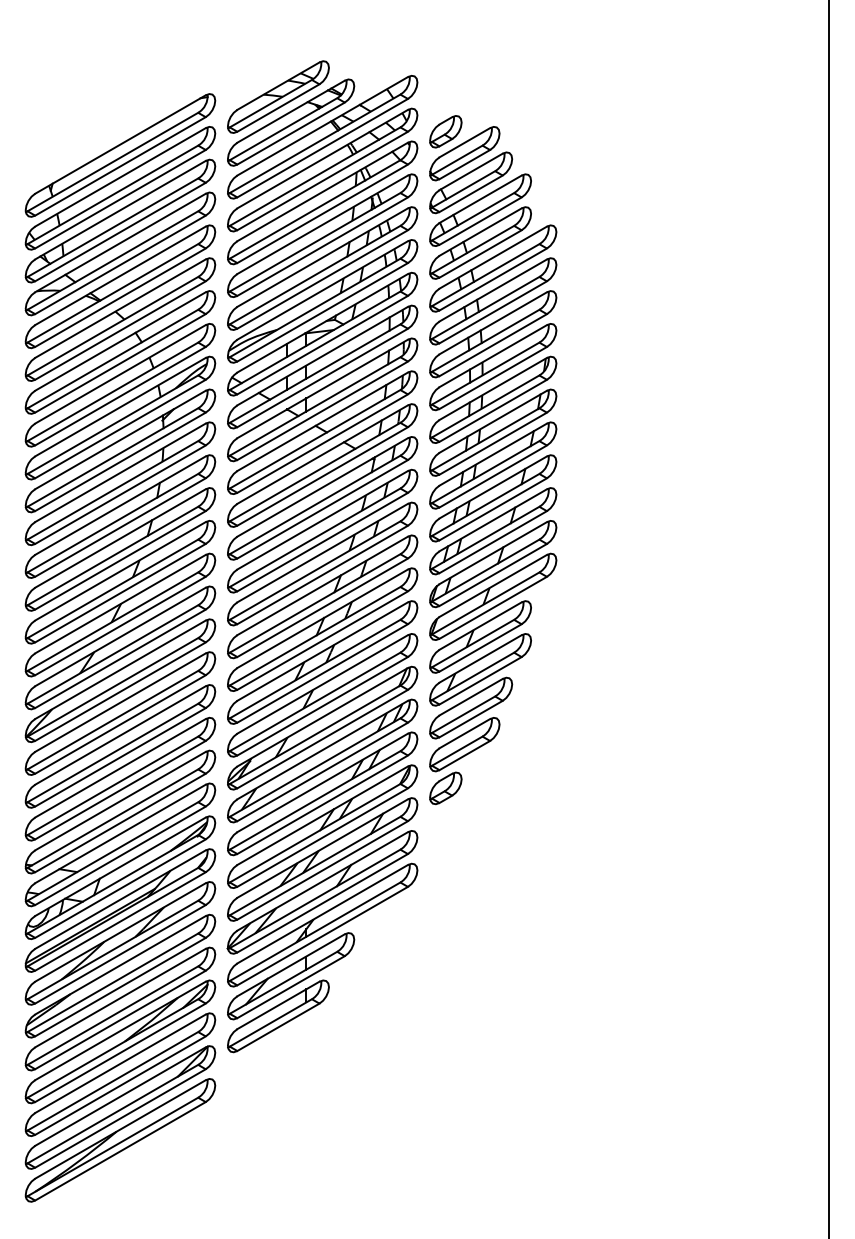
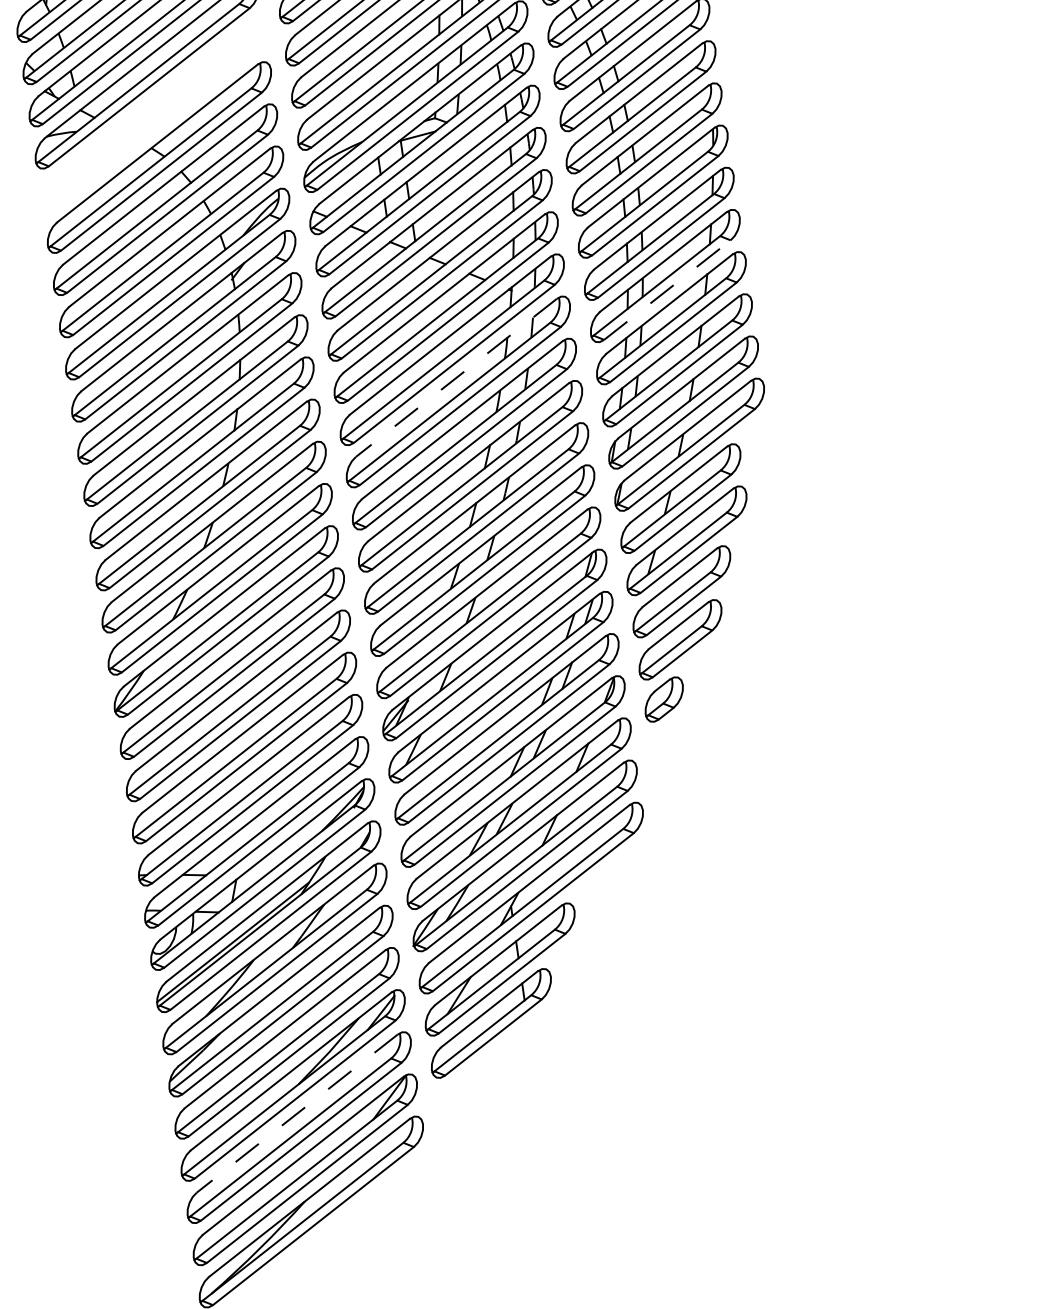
part: (120, 286) -> (153, 115), removed
line: (493, 476) -> (667, 290), solid -> dashed
line: (322, 520) -> (456, 378), solid -> dashed
line: (120, 1064) -> (297, 1114), solid -> dashed

